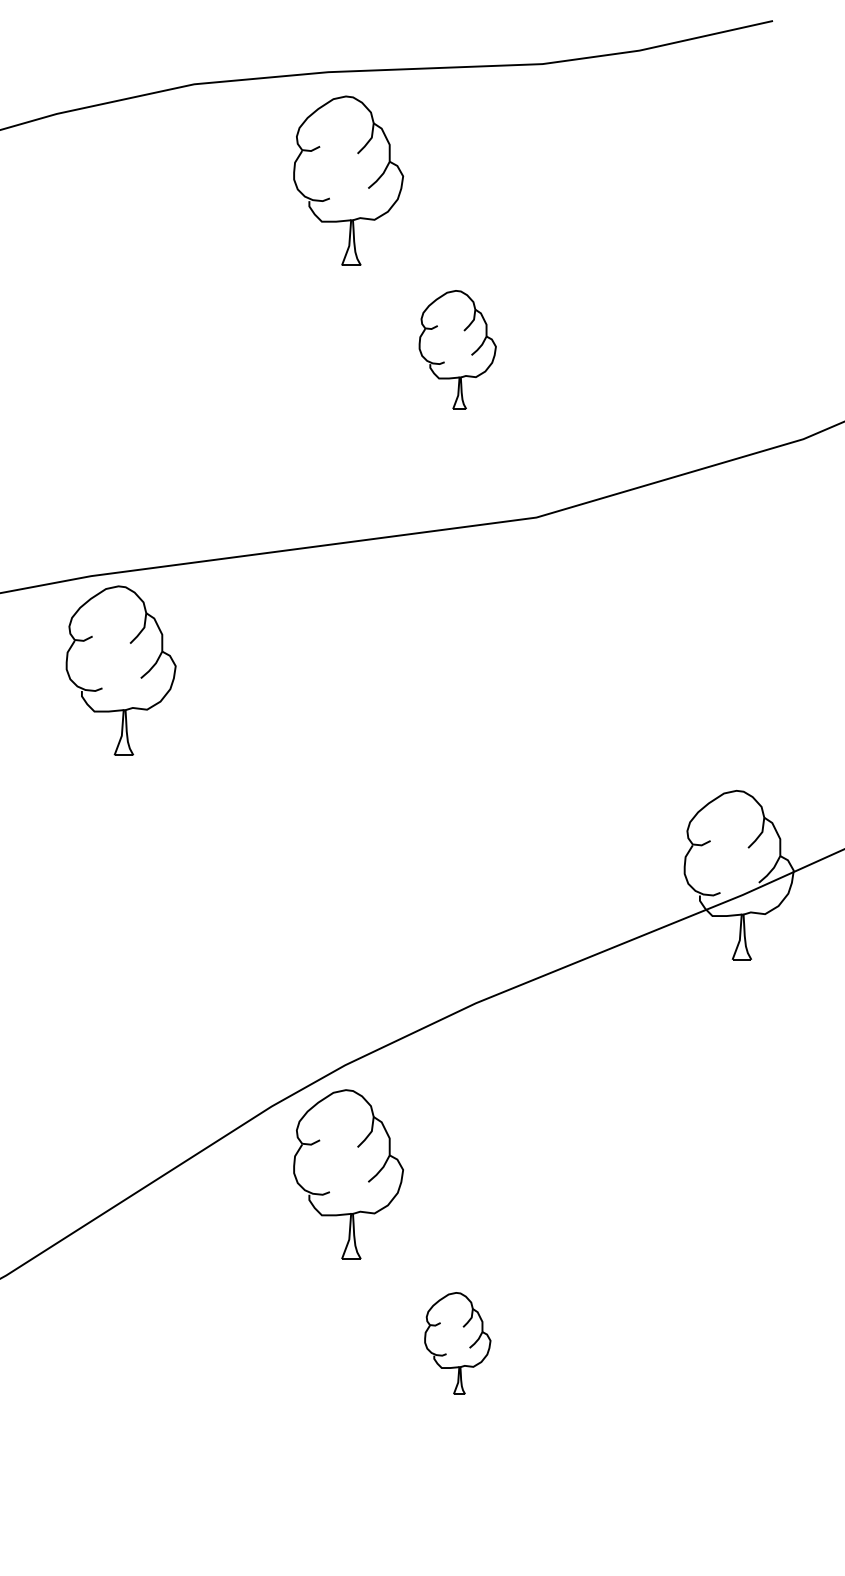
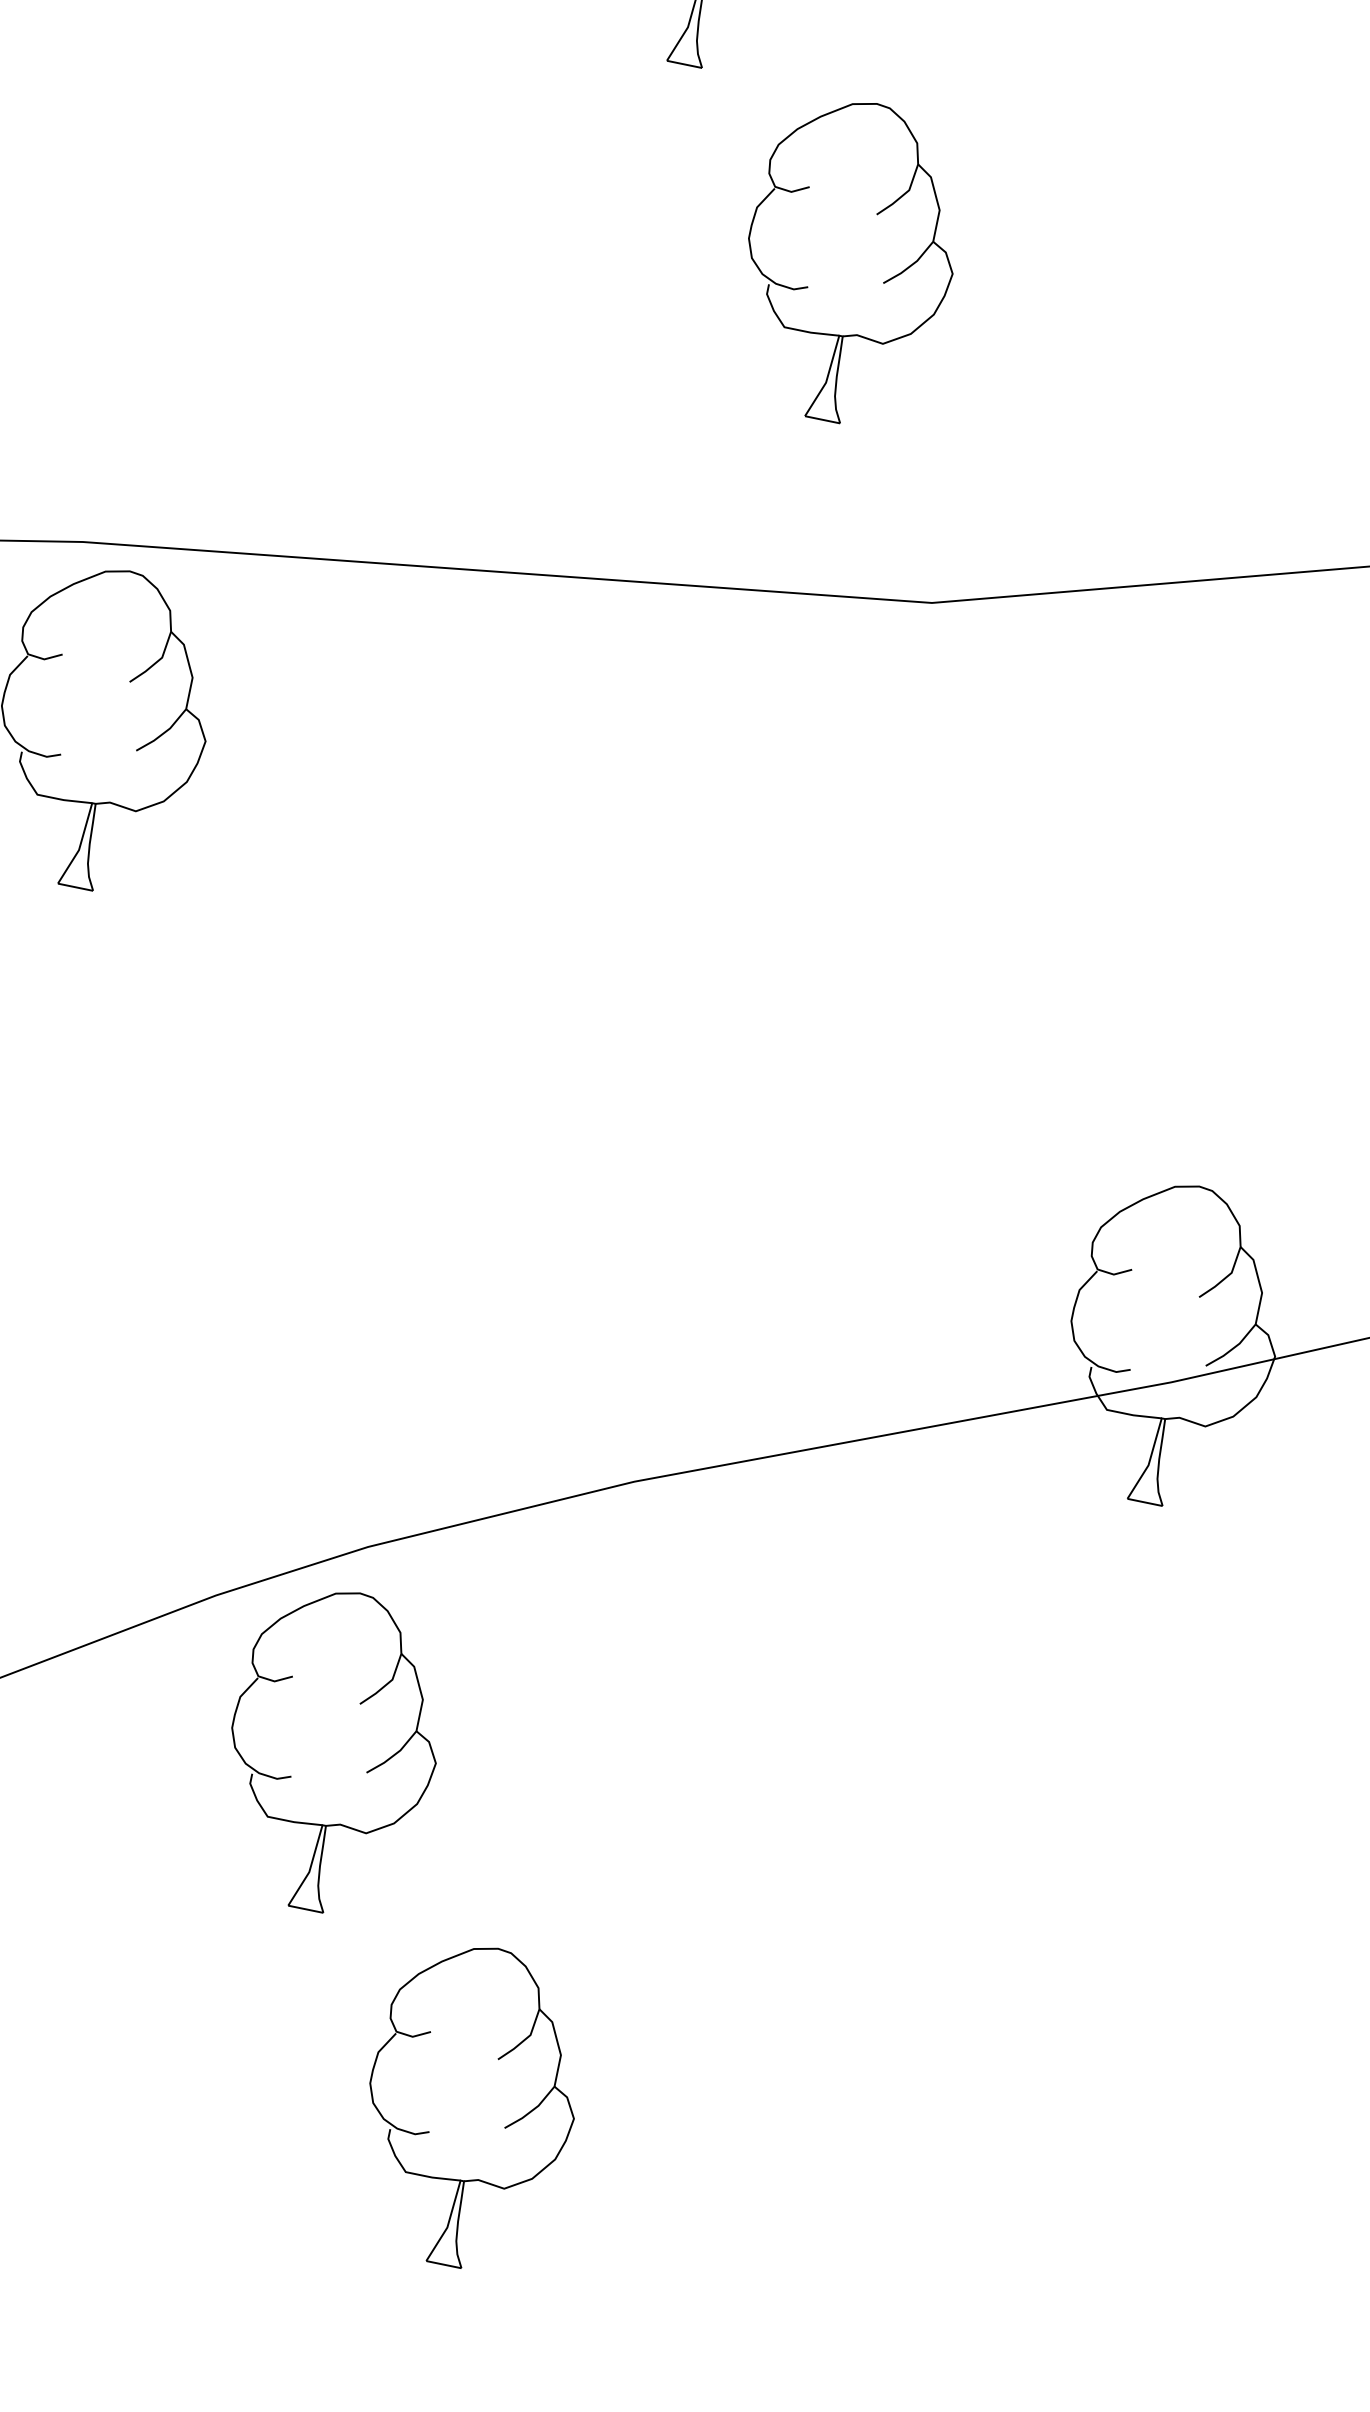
part: (457, 349) -> (849, 260), size x1.43
part: (457, 1343) -> (470, 2106), size x1.67

